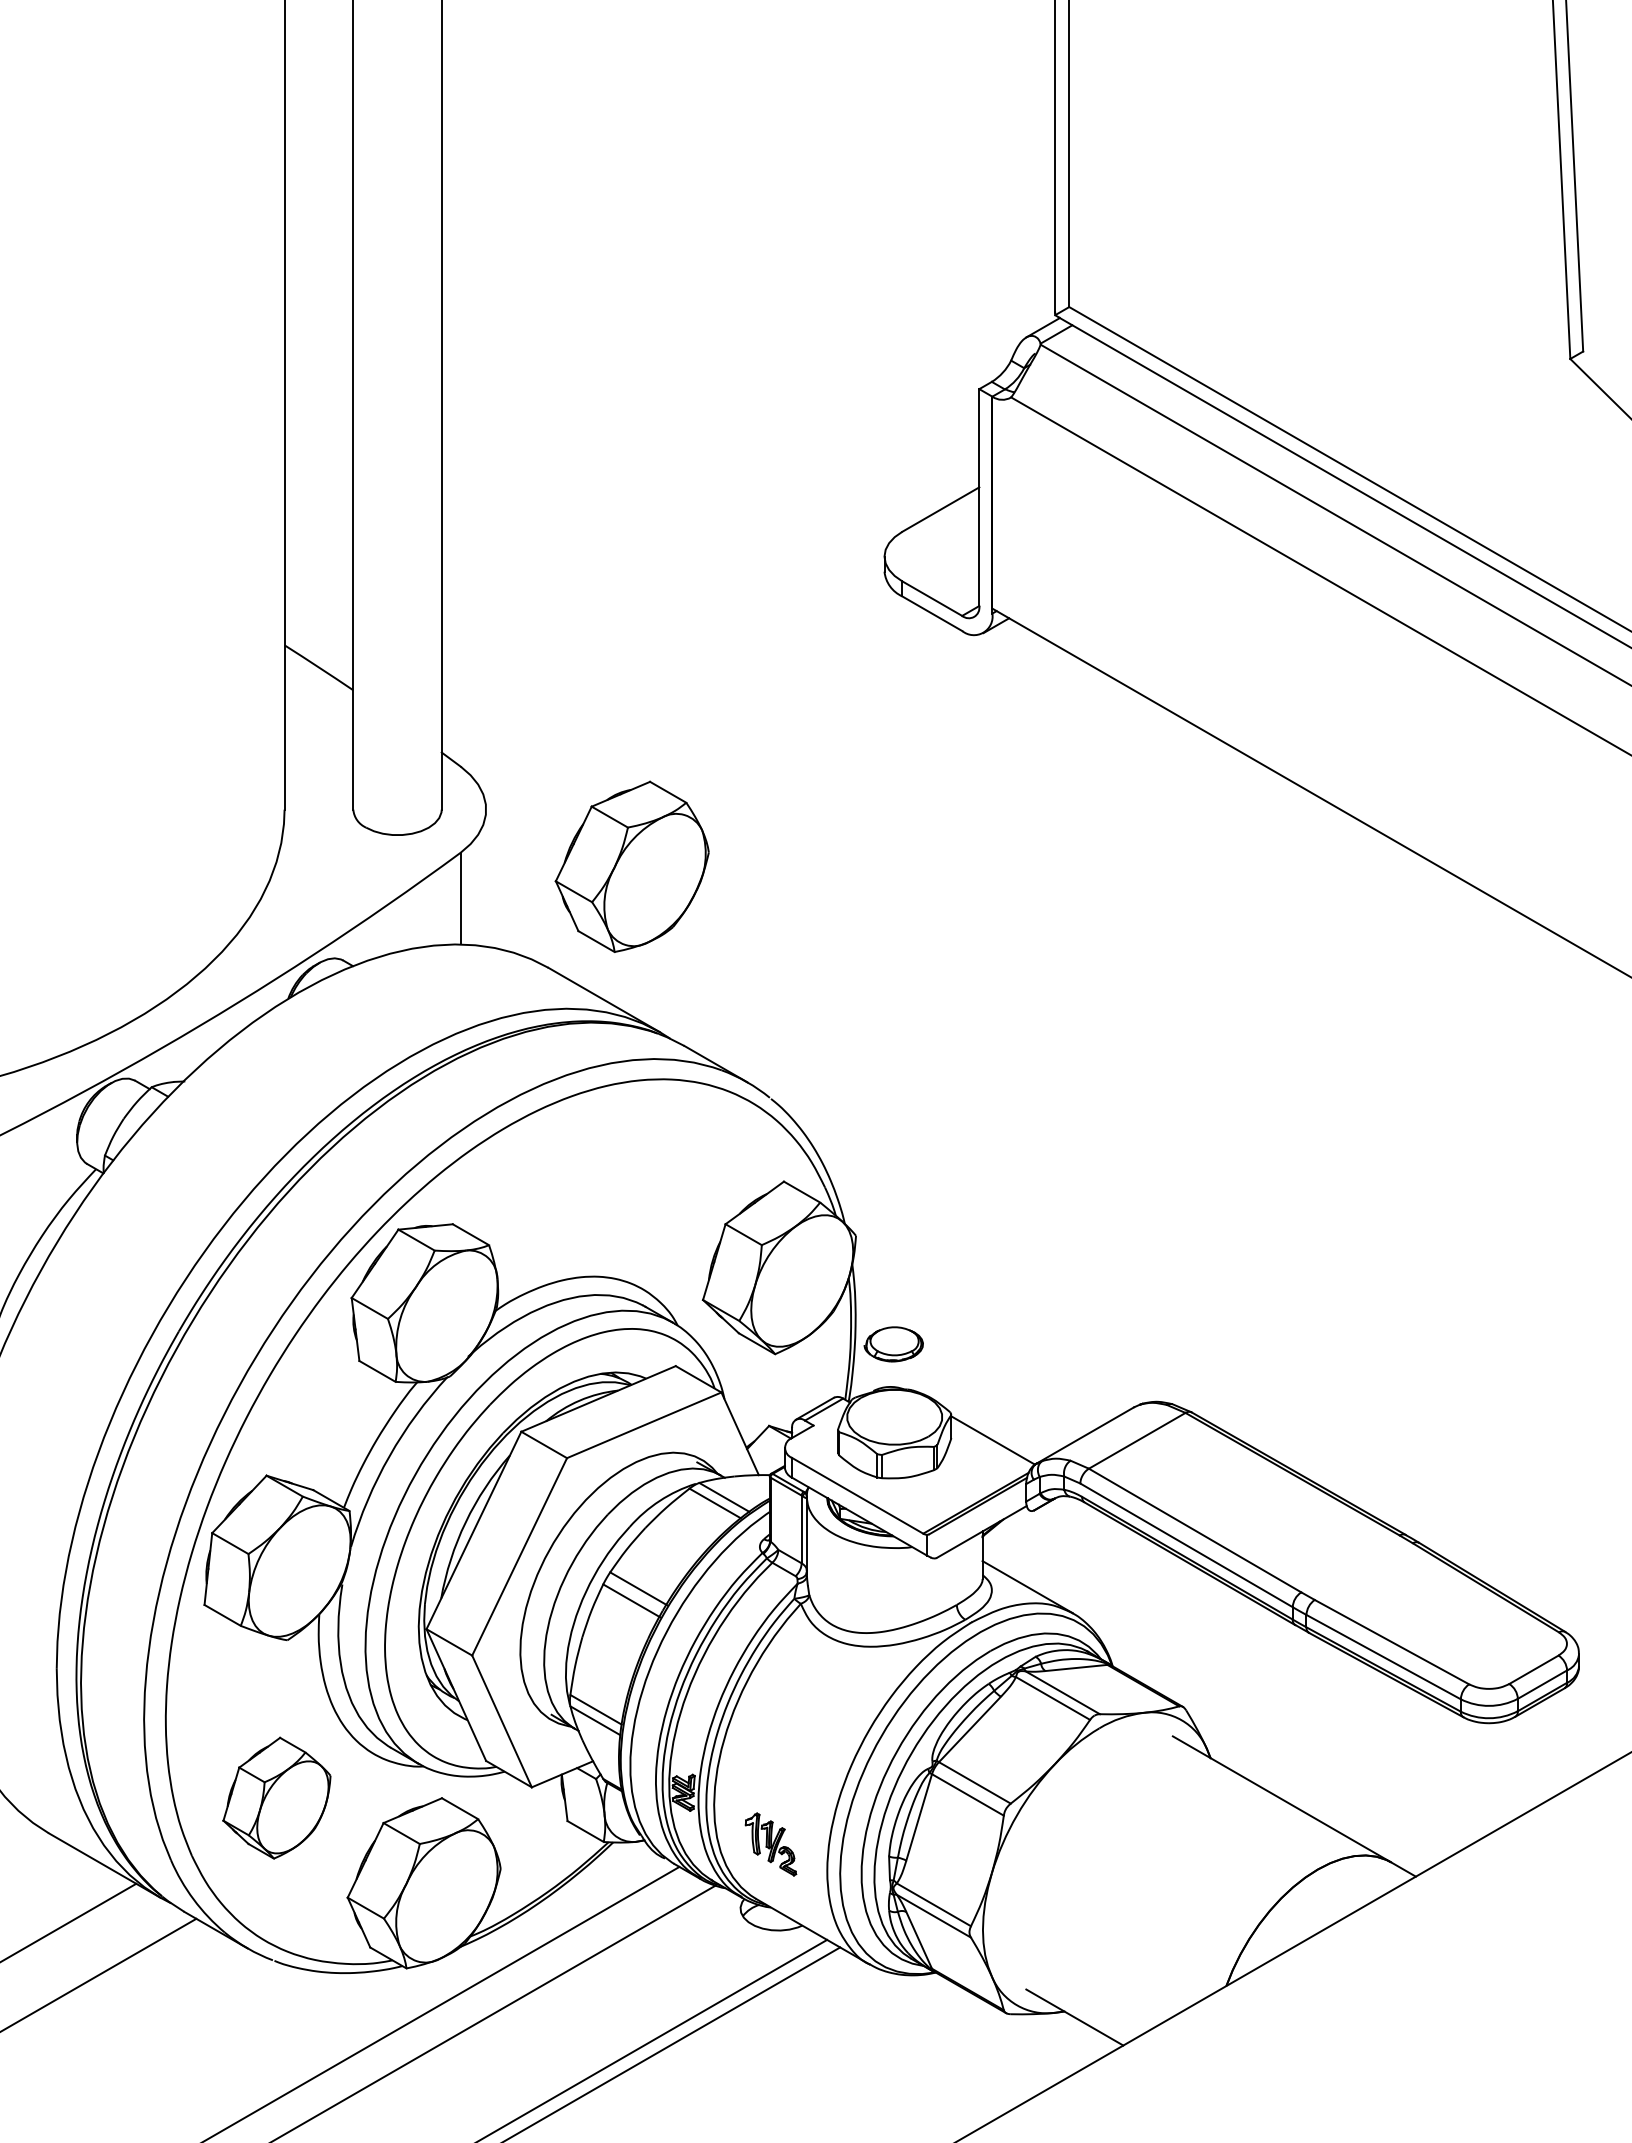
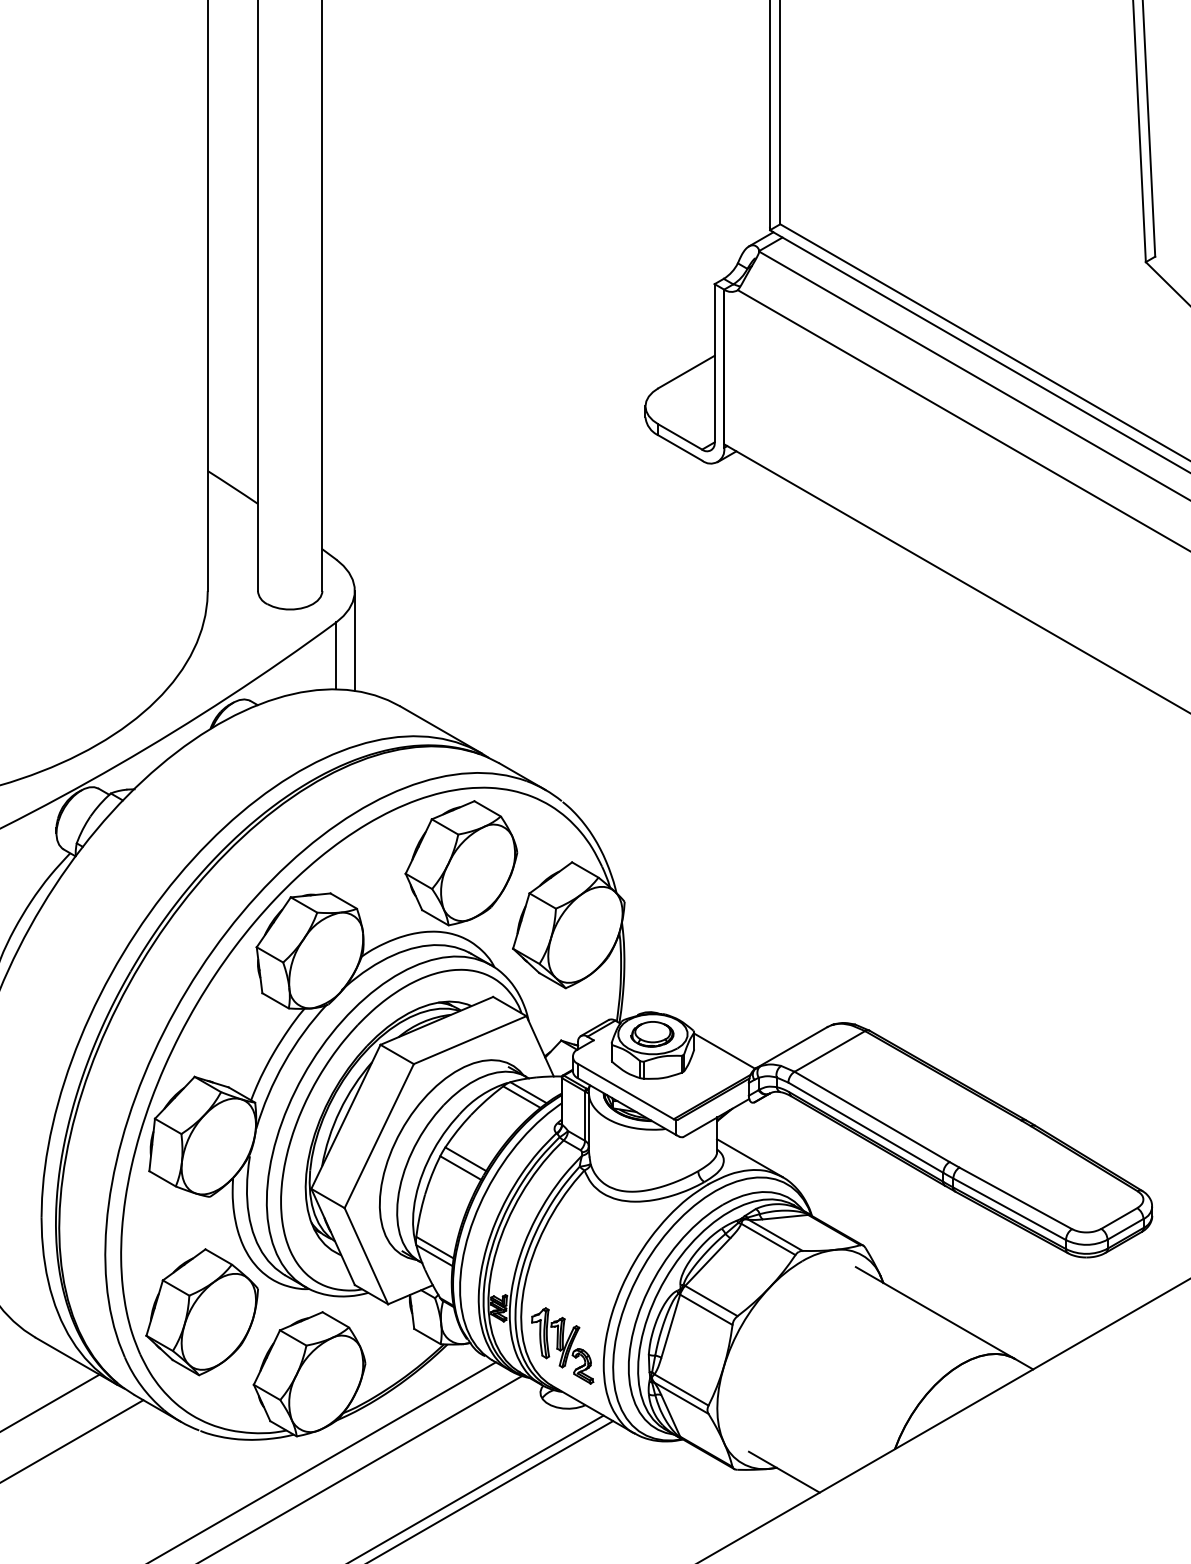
part: (631, 866) -> (460, 862), moved
line: (486, 877) -> (355, 640), added
part: (893, 1344) -> (652, 1034), moved
part: (276, 1797) -> (201, 1311), size x1.43
part: (770, 1844) -> (562, 1345), size x1.67

